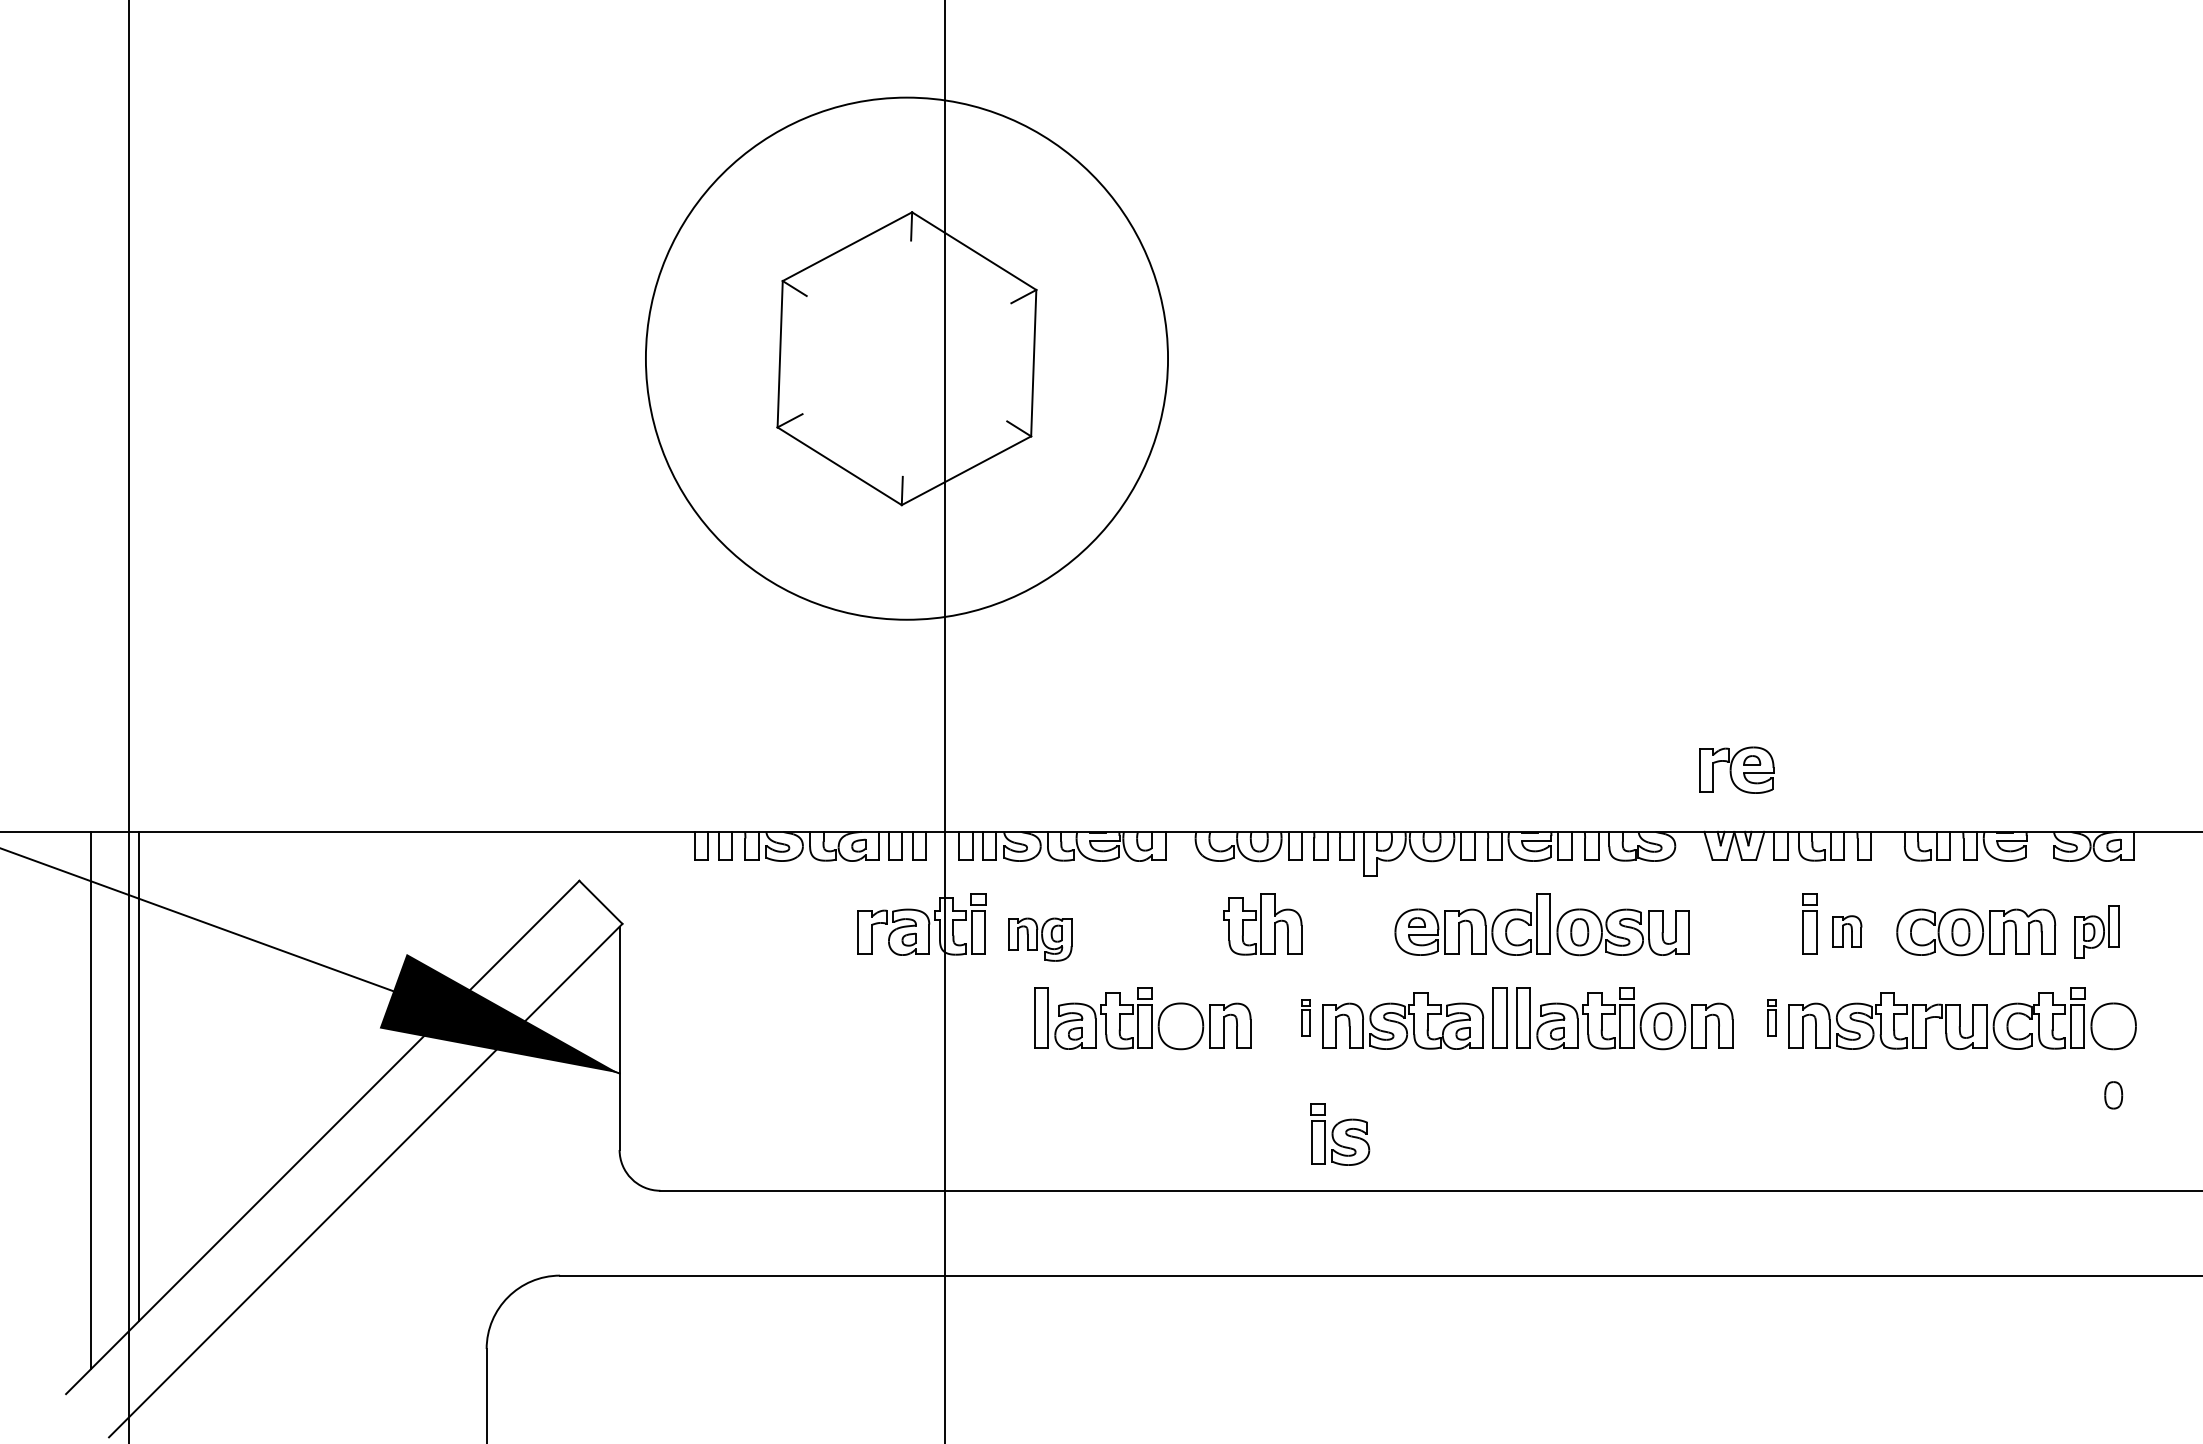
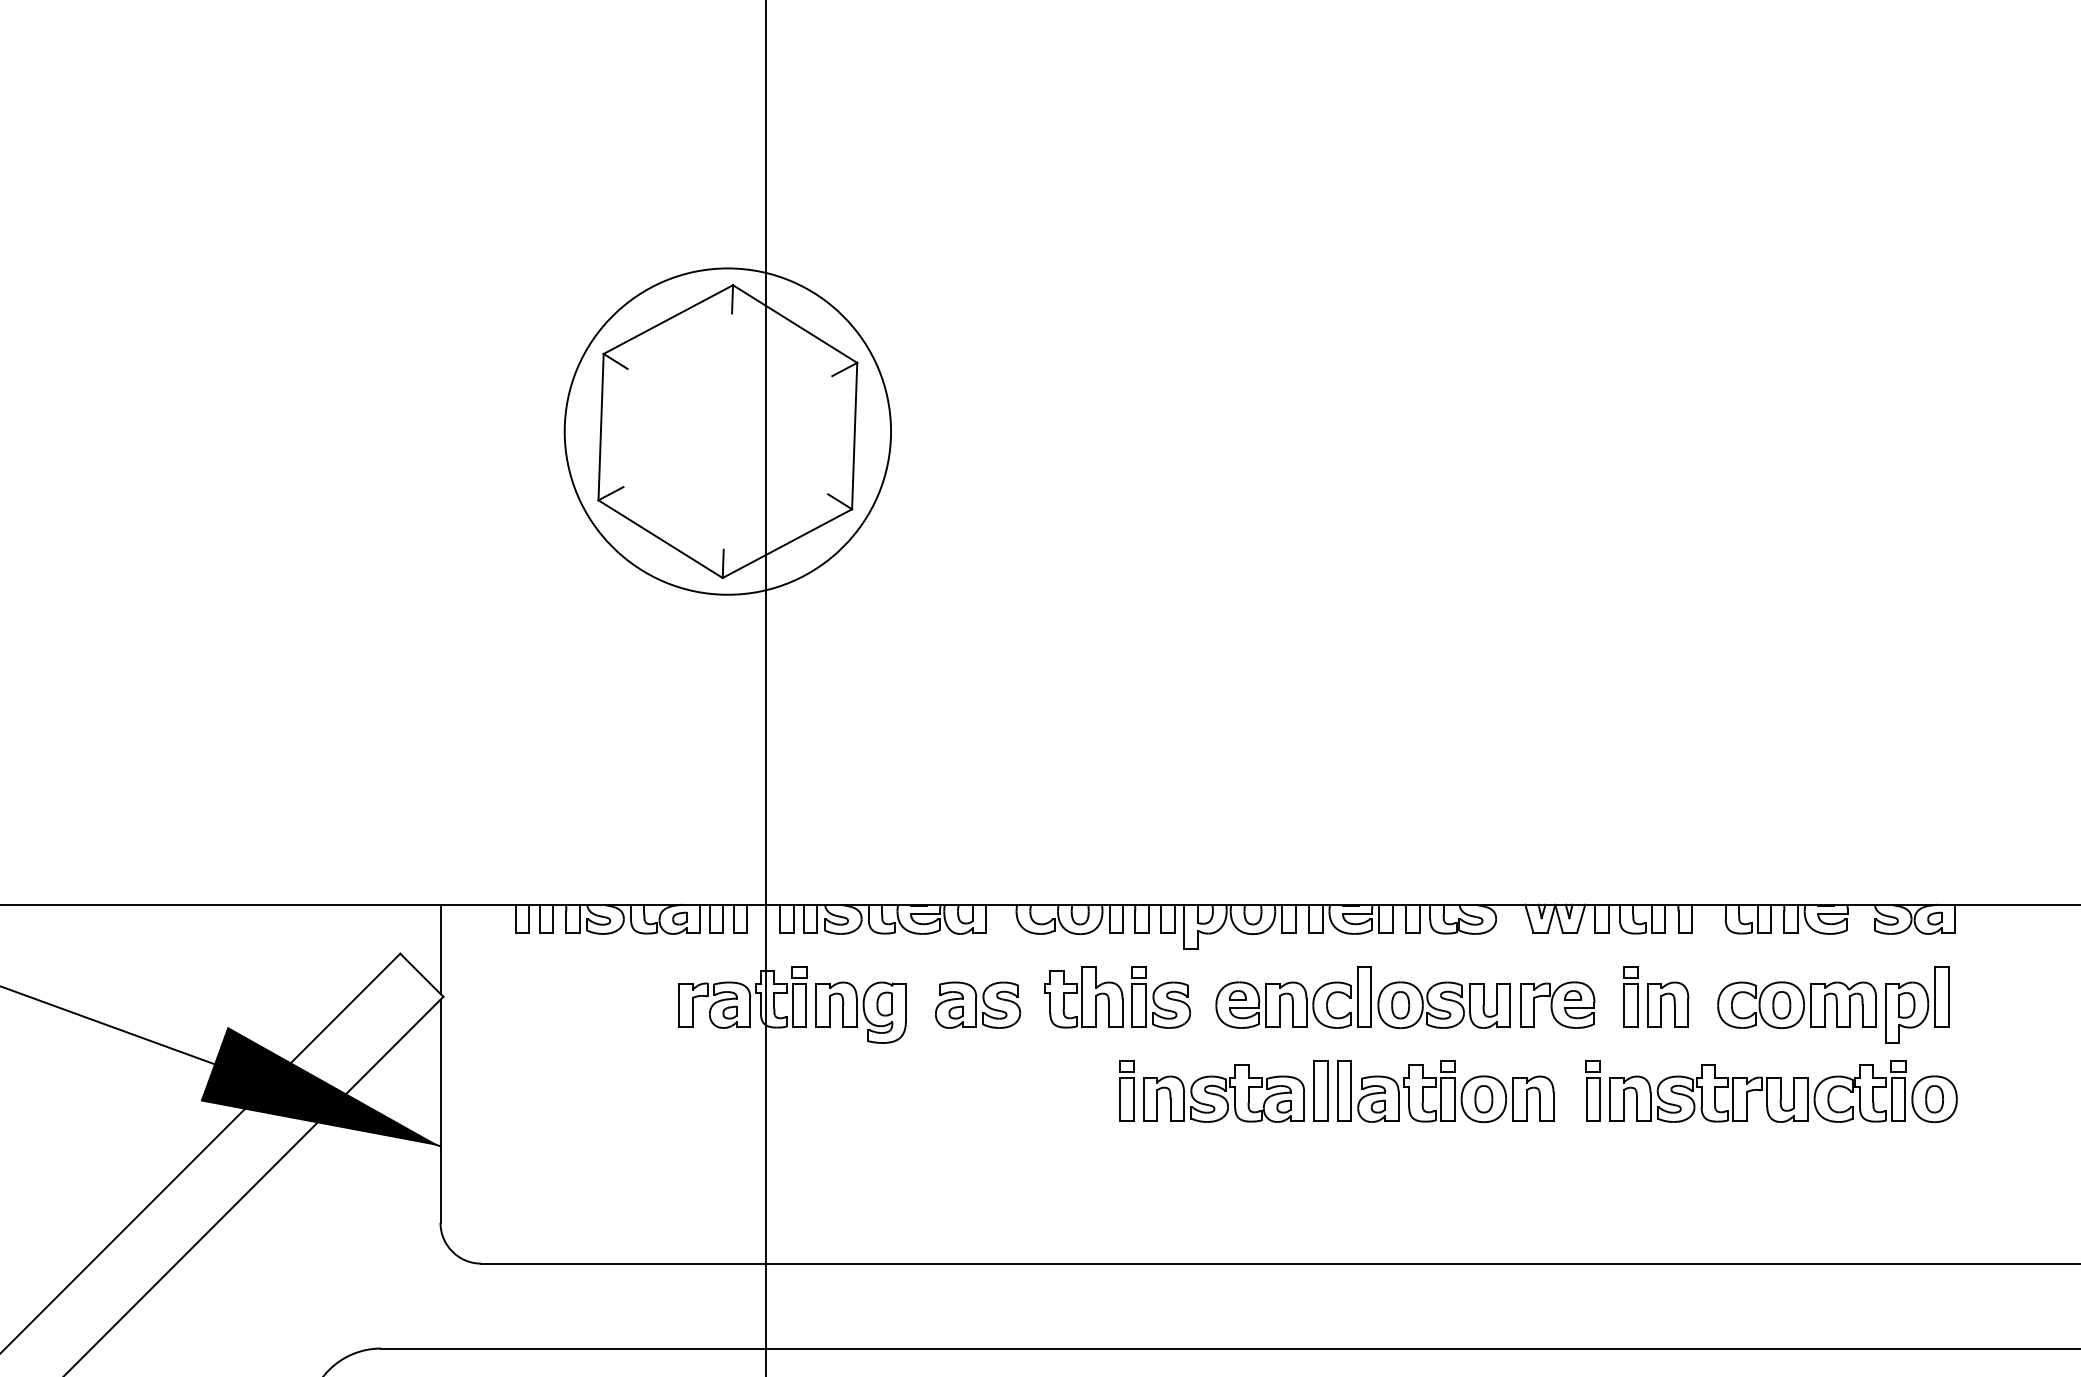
circle: (906, 358) -> (727, 431), size x0.62
part: (1736, 769) -> (1557, 1004), moved
line: (619, 876) -> (440, 949), added
part: (1157, 931) -> (978, 1004), added
part: (1847, 931) -> (1668, 1004), size x1.43
part: (2096, 931) -> (1917, 1004), size x1.43
part: (1040, 939) -> (861, 1012), size x1.43
part: (1305, 1017) -> (1126, 1090), size x1.67
part: (1771, 1017) -> (1592, 1090), size x1.67
part: (1142, 1018) -> (963, 1091), removed
part: (2113, 1095) -> (1934, 1099), moved
part: (1340, 1134) -> (1161, 997), moved

